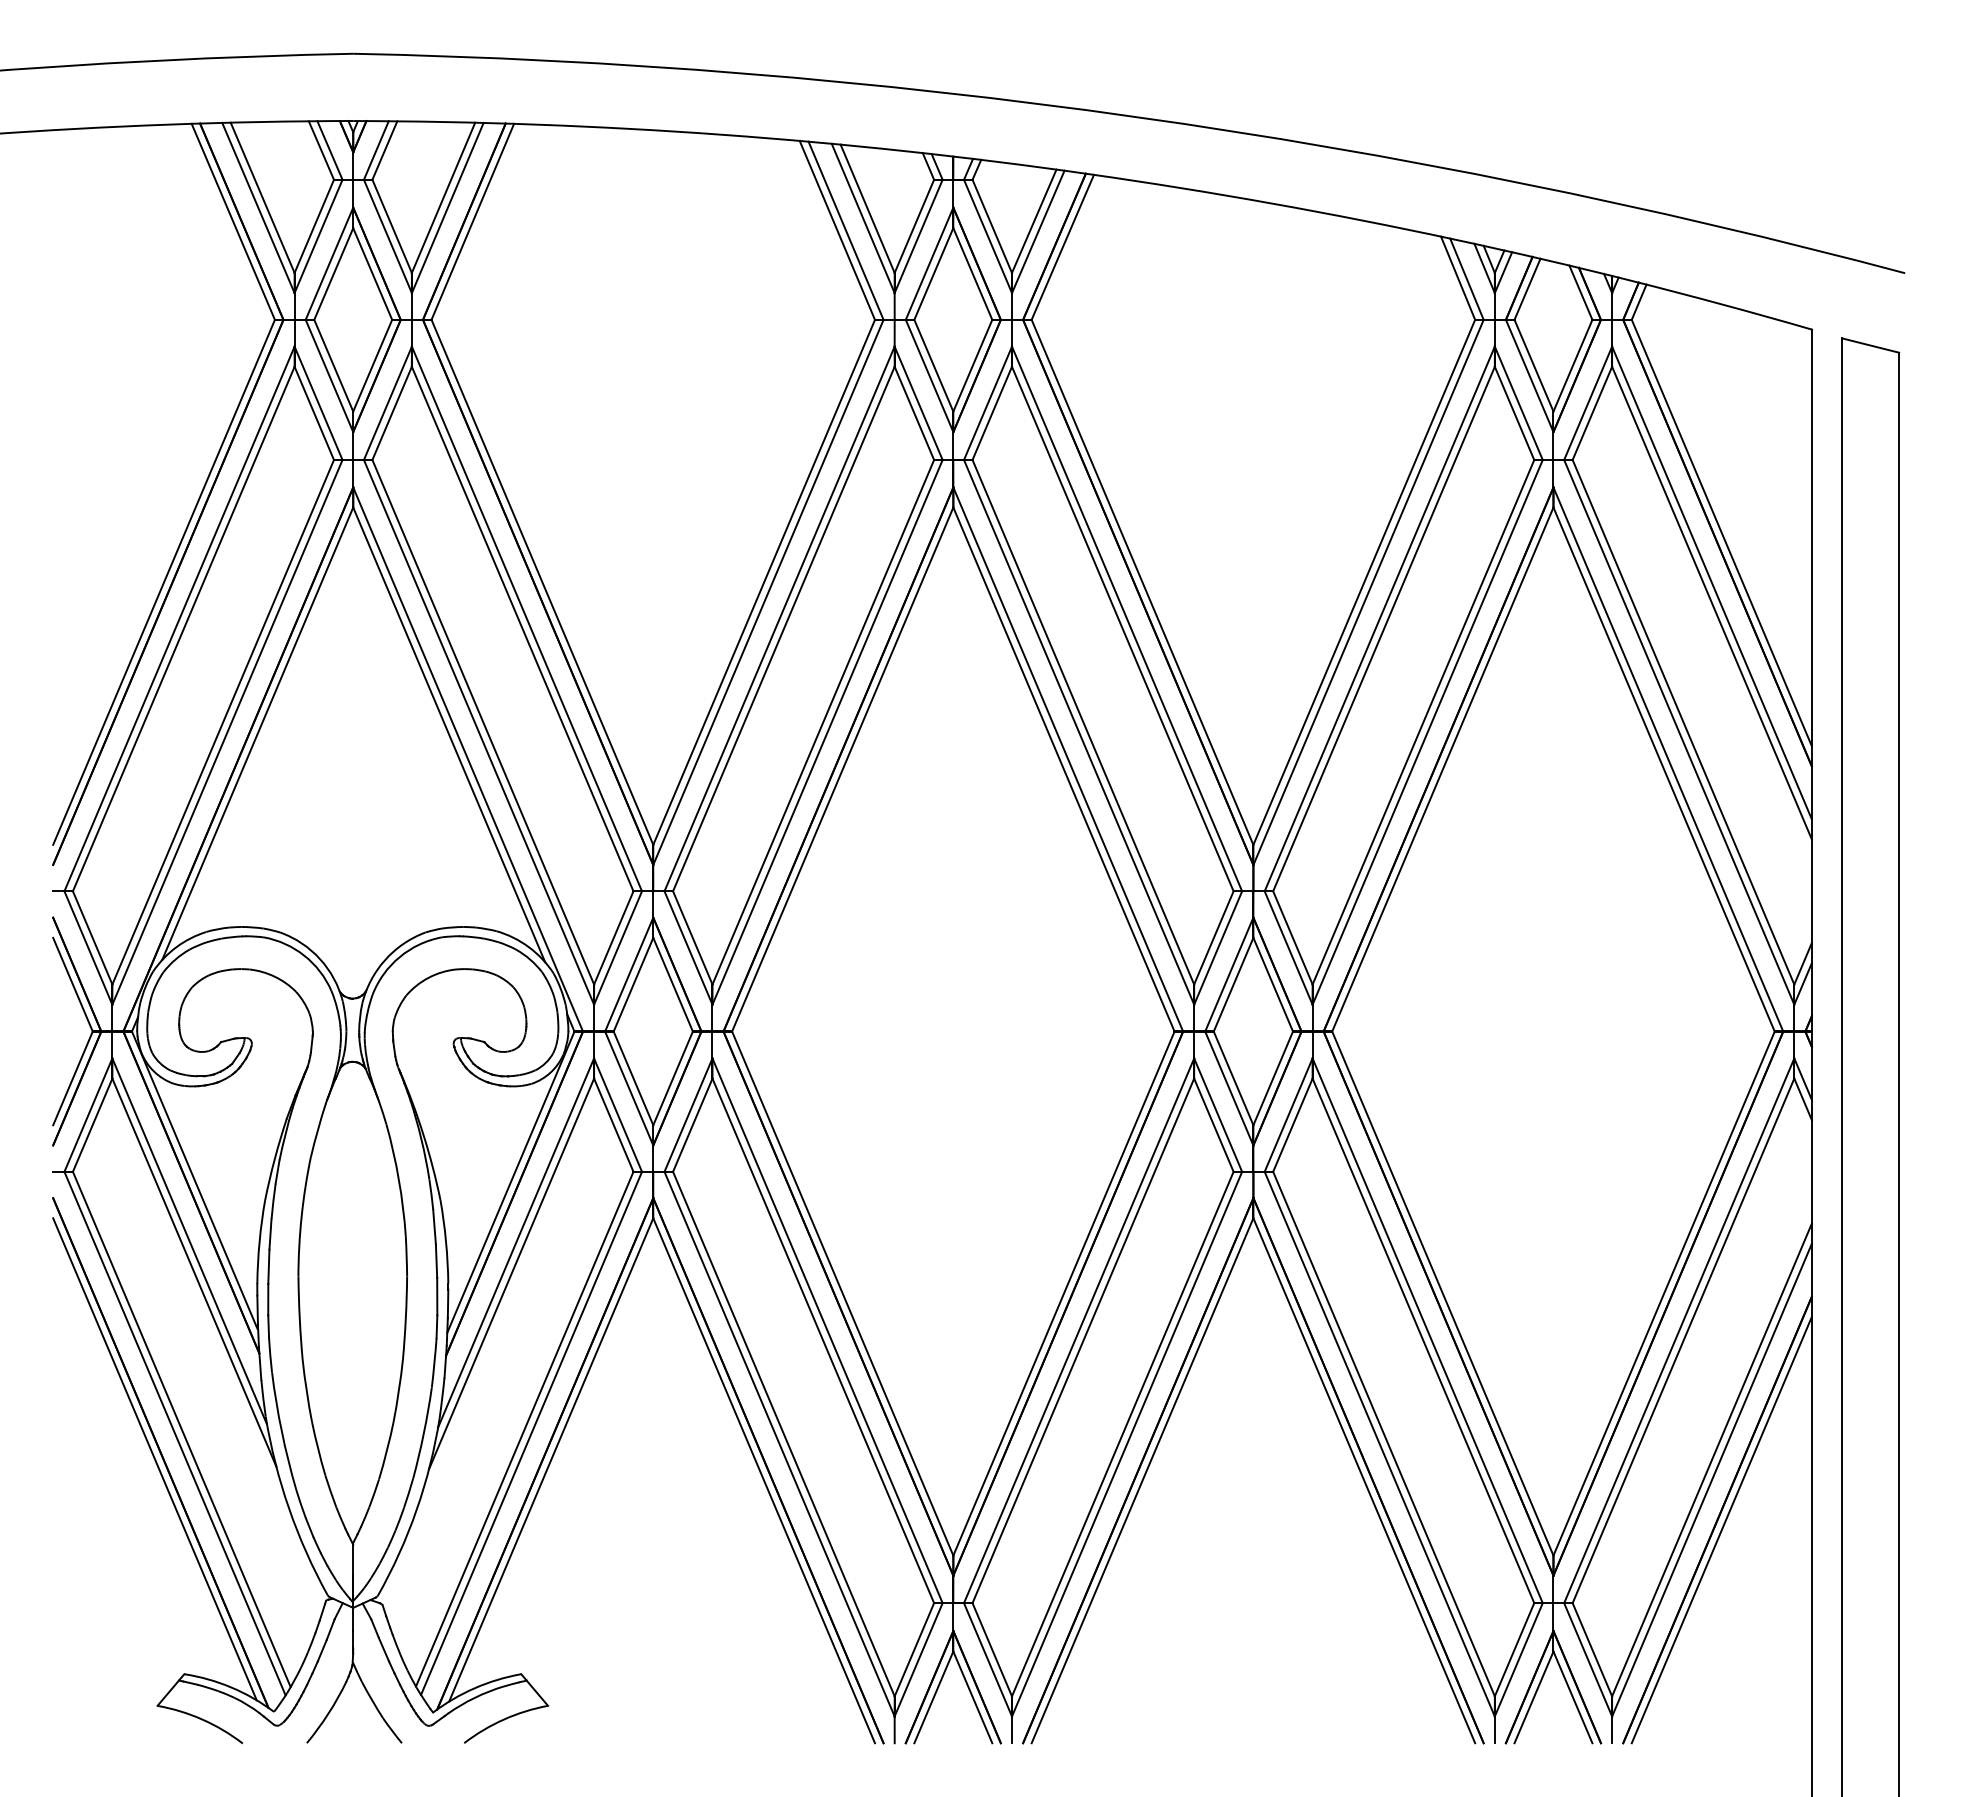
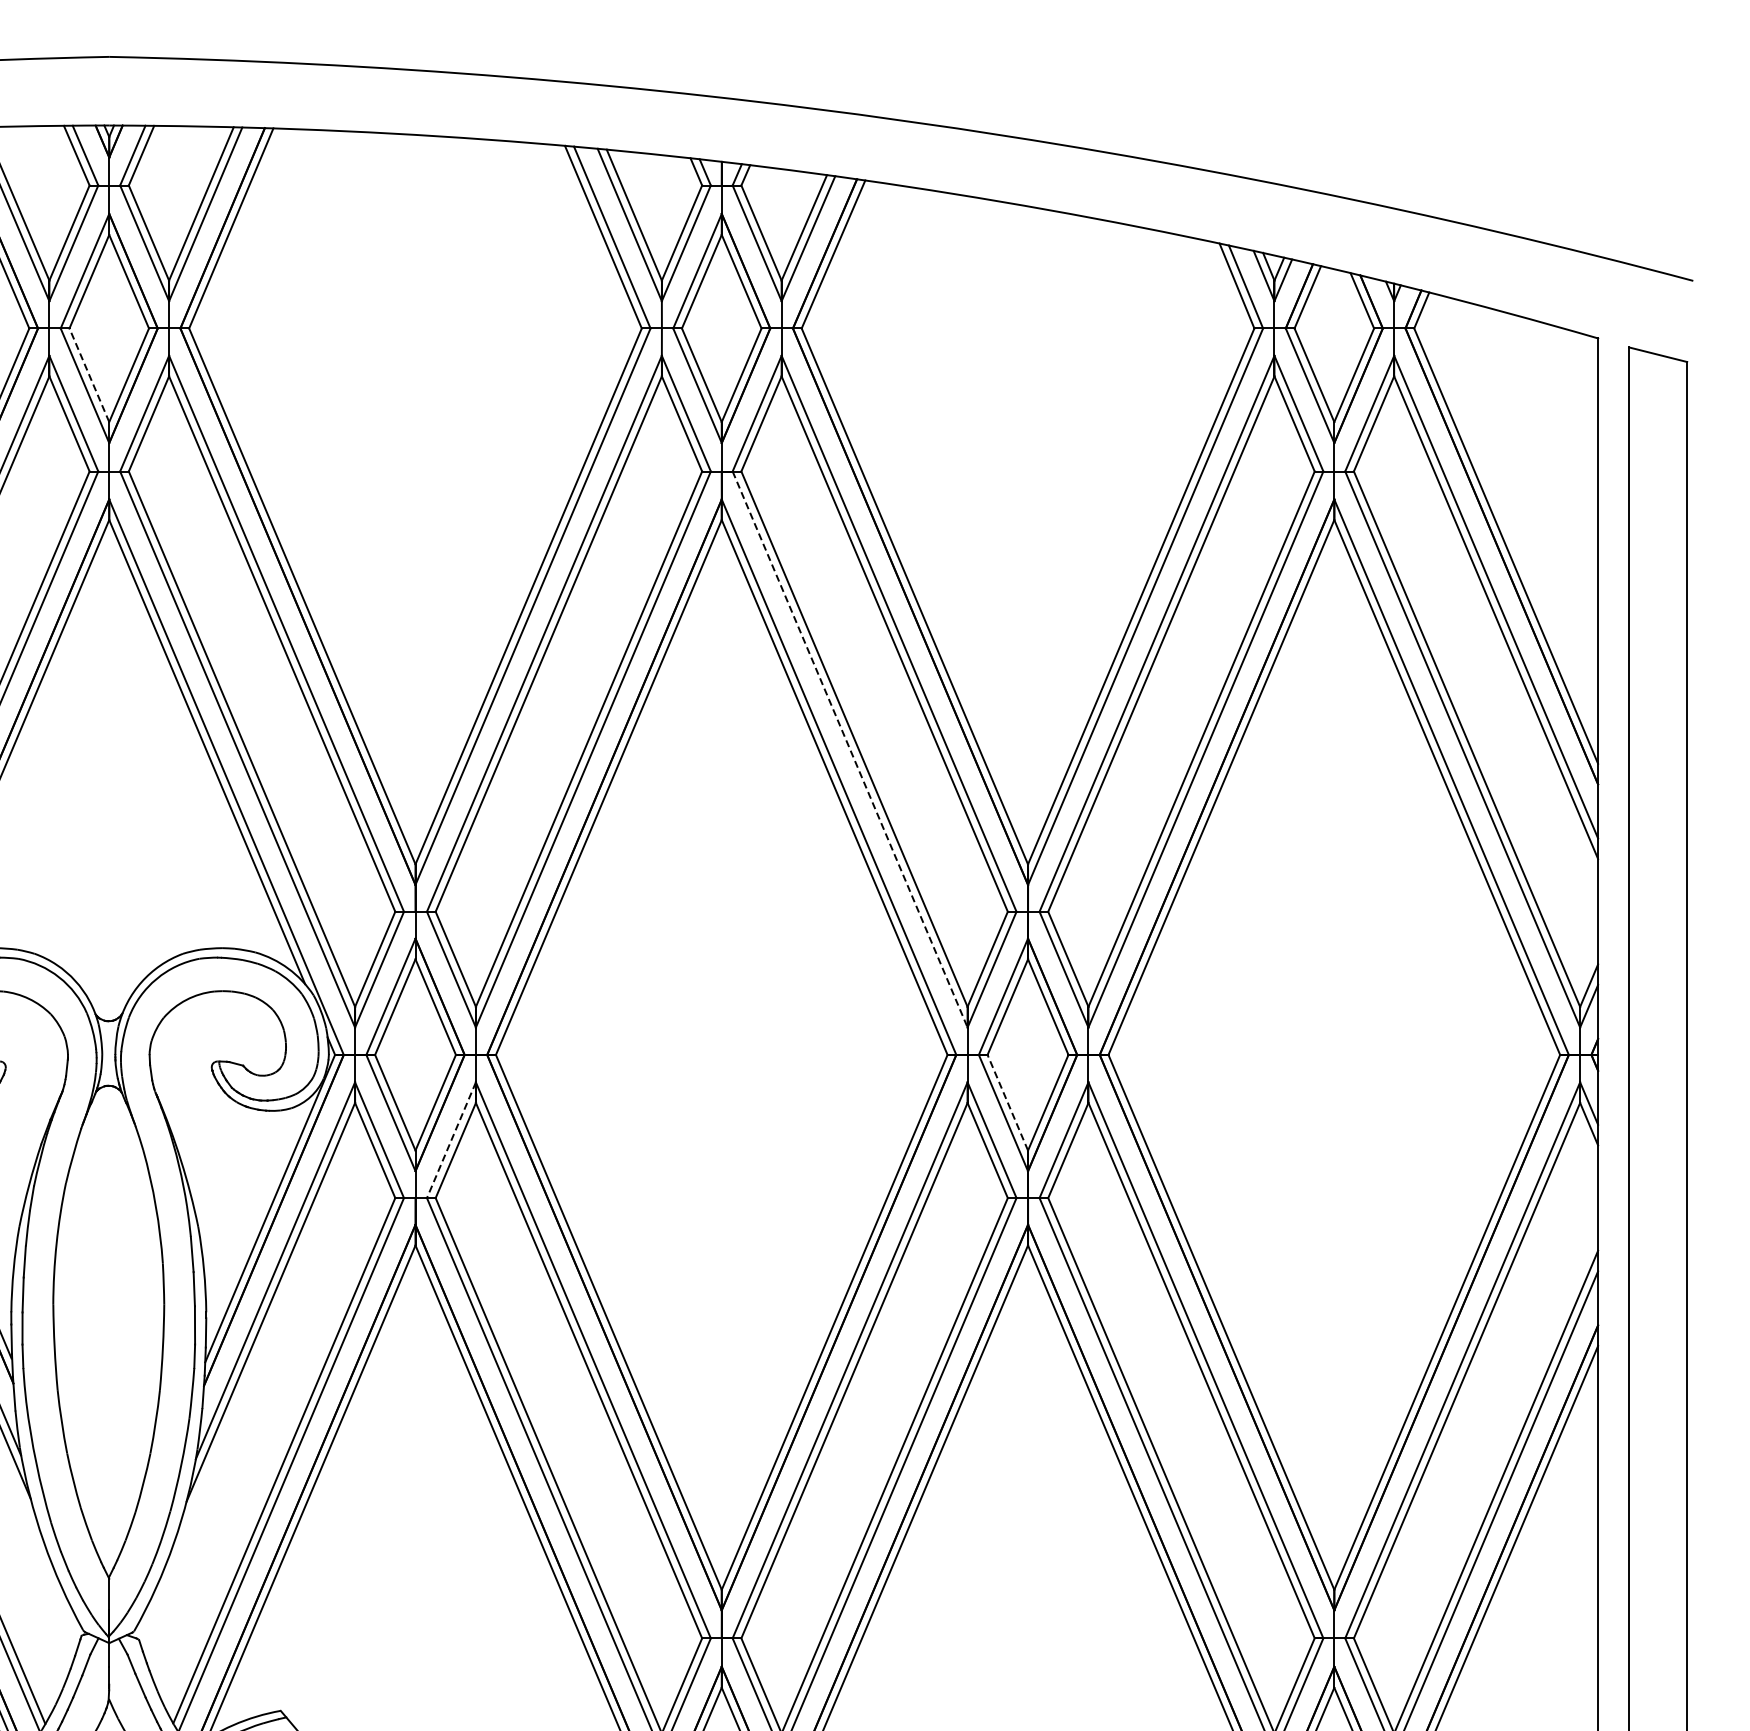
line: (333, 365) -> (89, 375), solid -> dashed
line: (1079, 732) -> (850, 749), solid -> dashed
line: (1233, 1078) -> (1007, 1102), solid -> dashed
line: (688, 1115) -> (451, 1140), solid -> dashed

